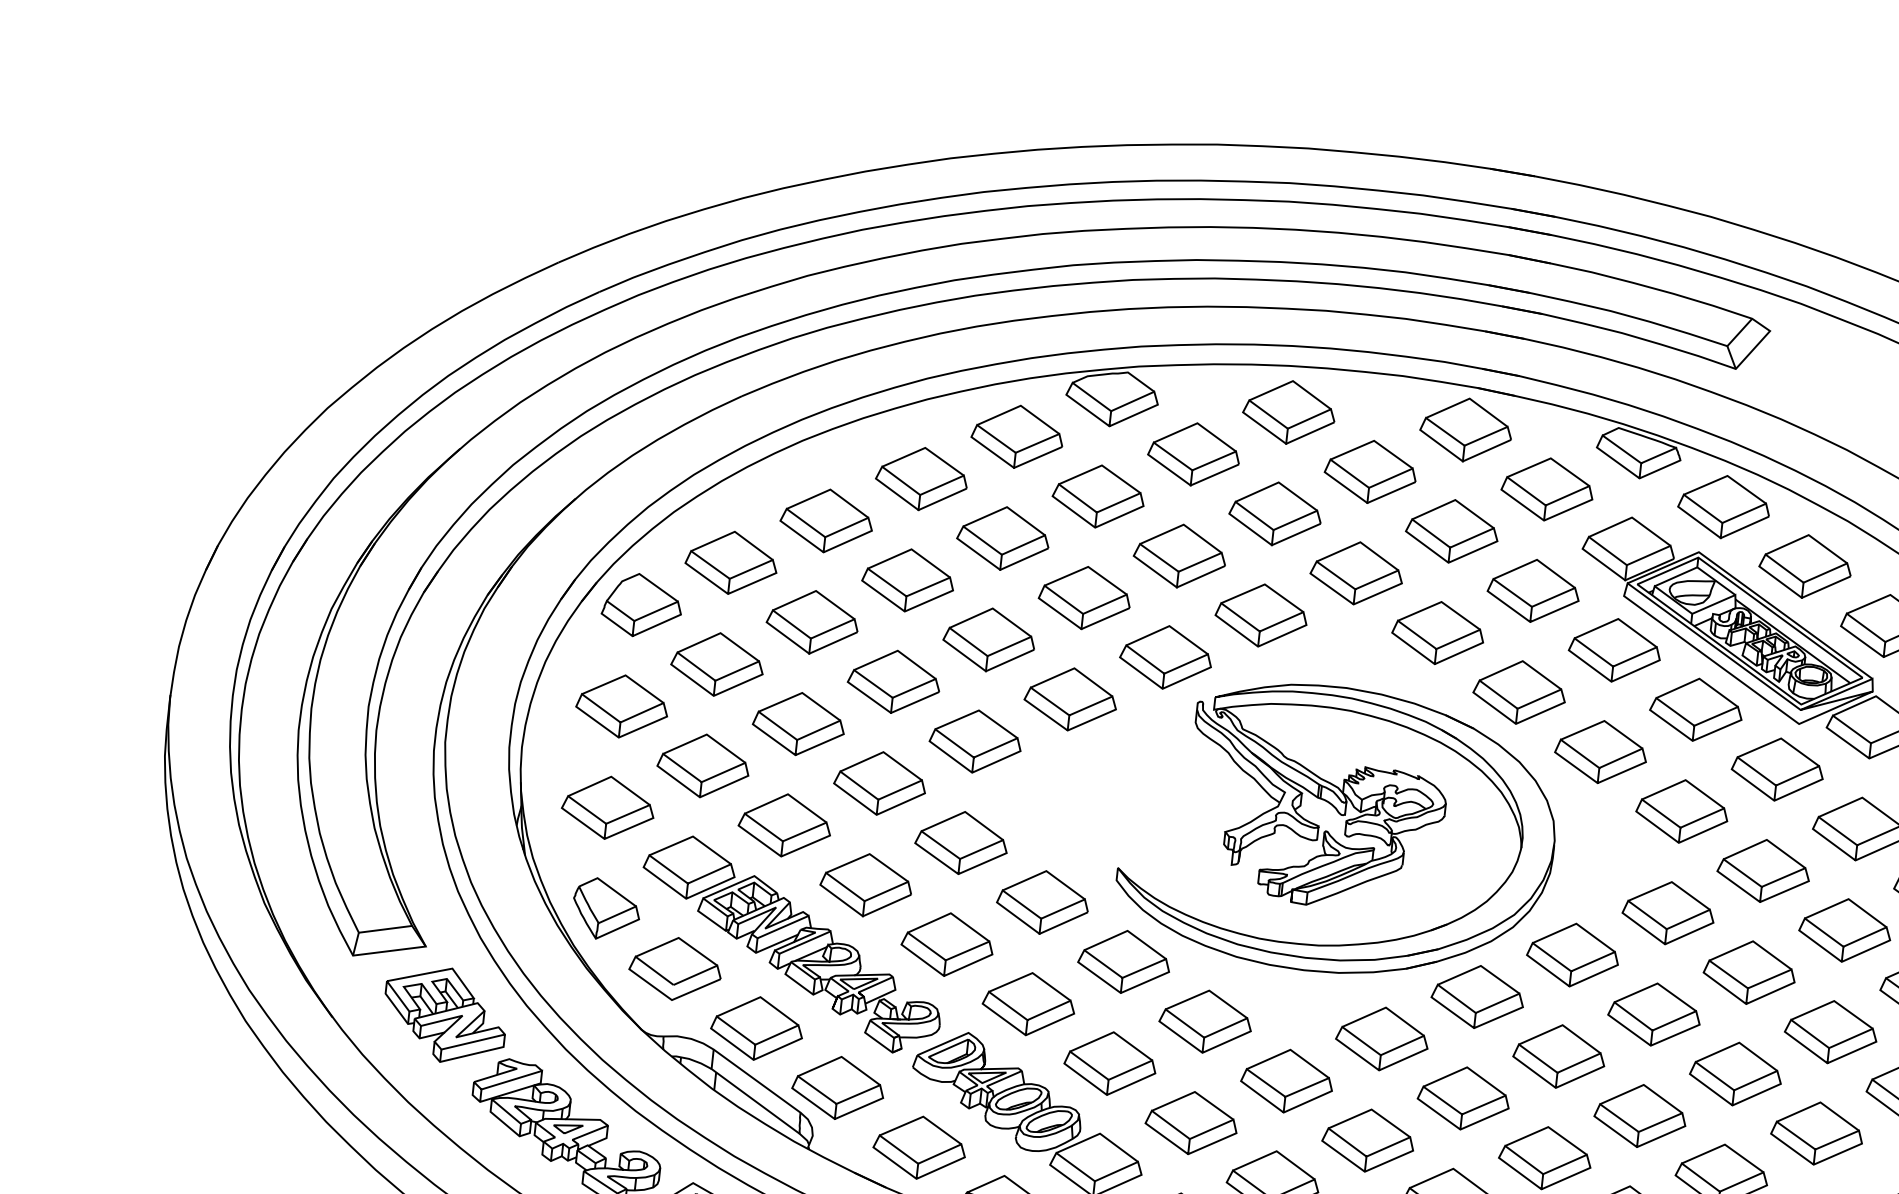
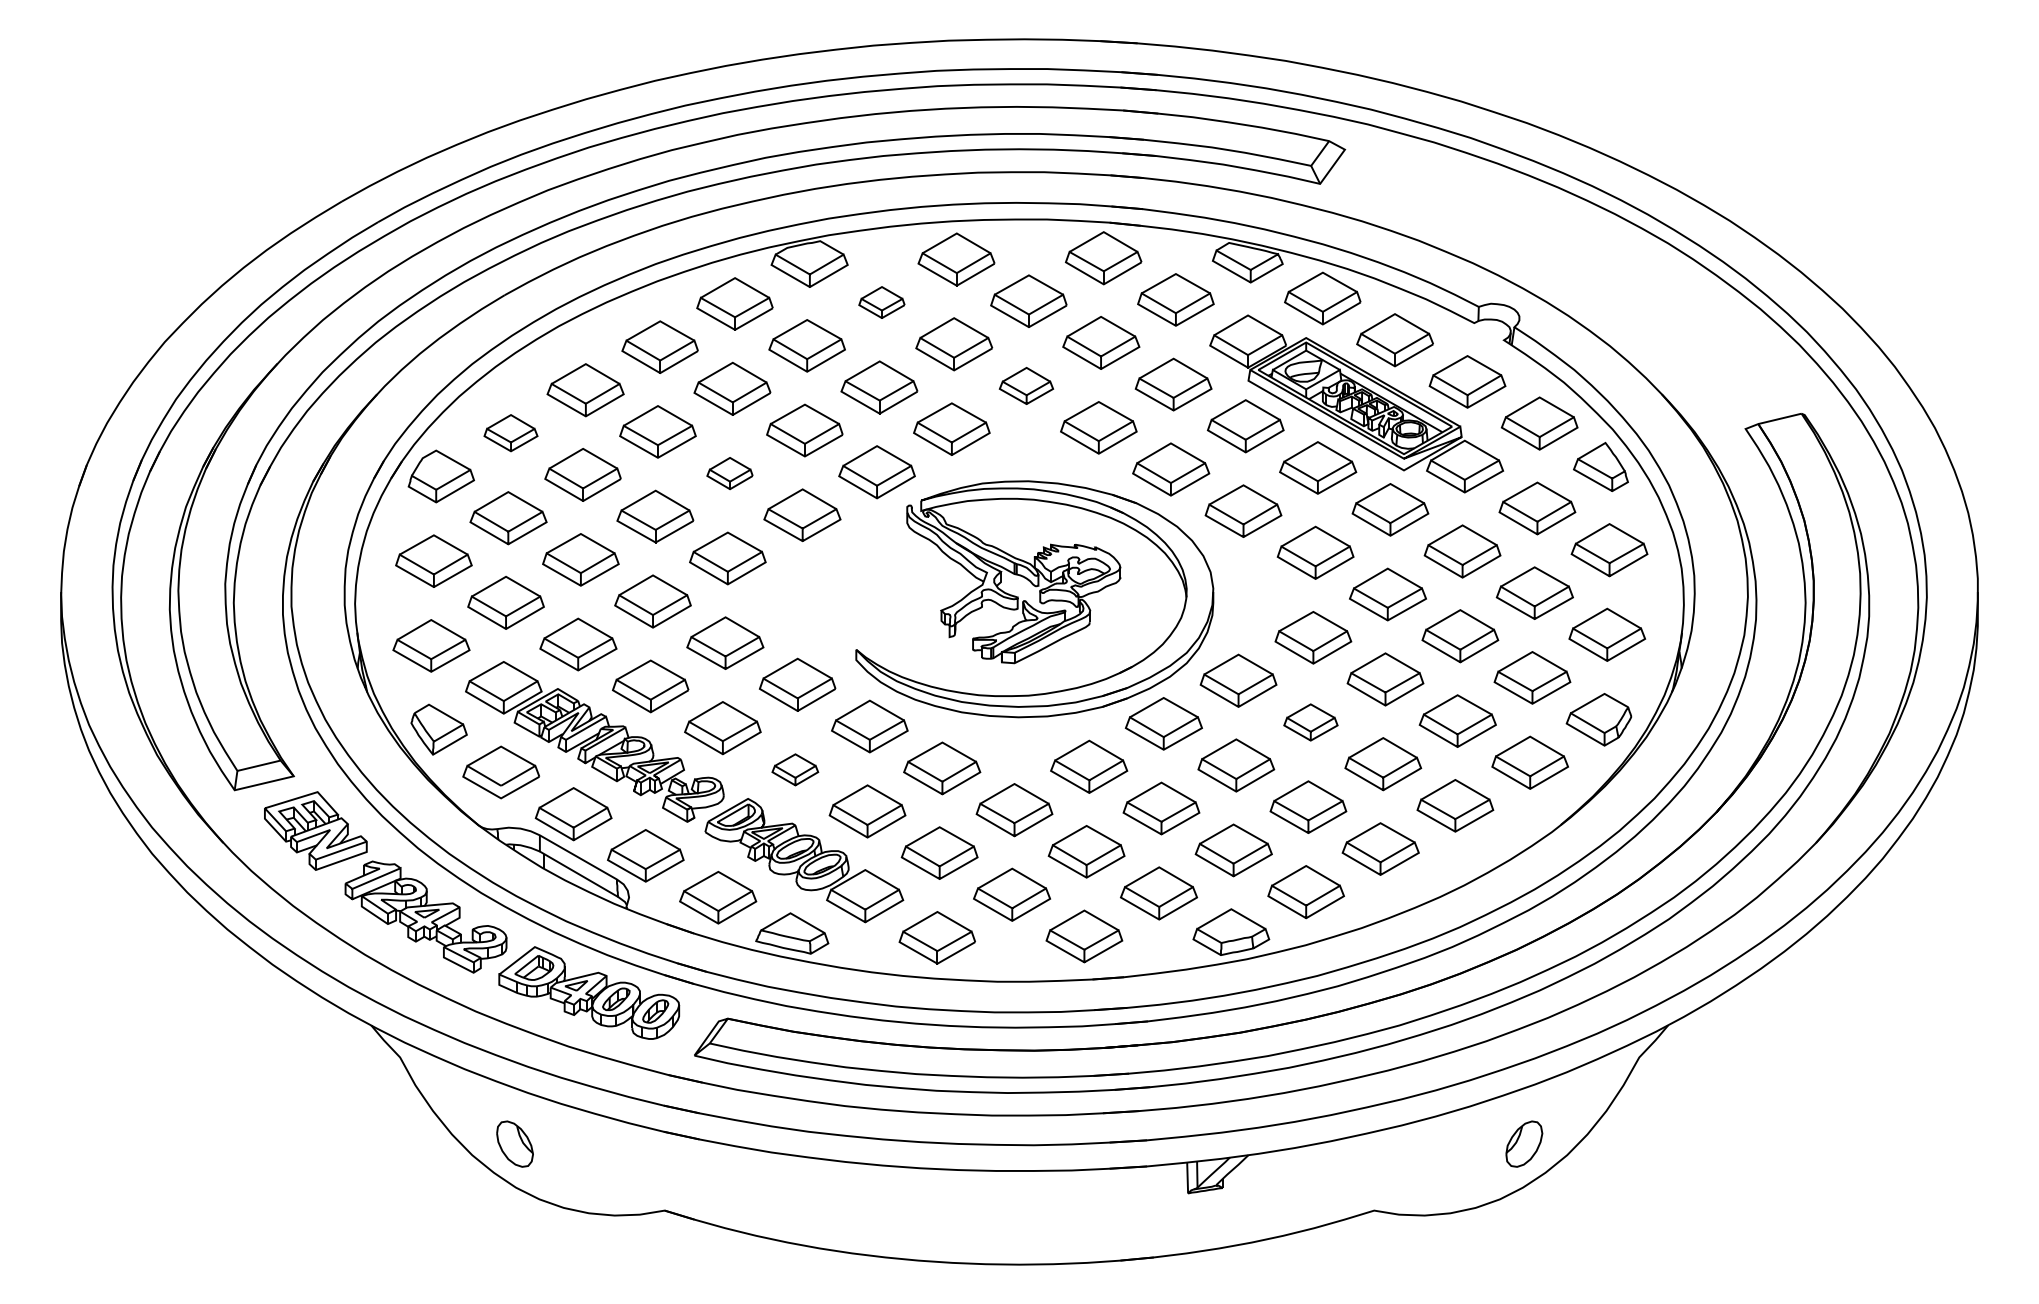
part: (1193, 454) -> (881, 302), size x0.6
part: (730, 561) -> (510, 432), size x0.7
part: (1356, 572) -> (1026, 385), size x0.7
part: (988, 639) -> (729, 473), size x0.6
part: (1029, 1003) -> (795, 769), size x0.6
part: (1653, 1014) -> (1310, 722), size x0.7

